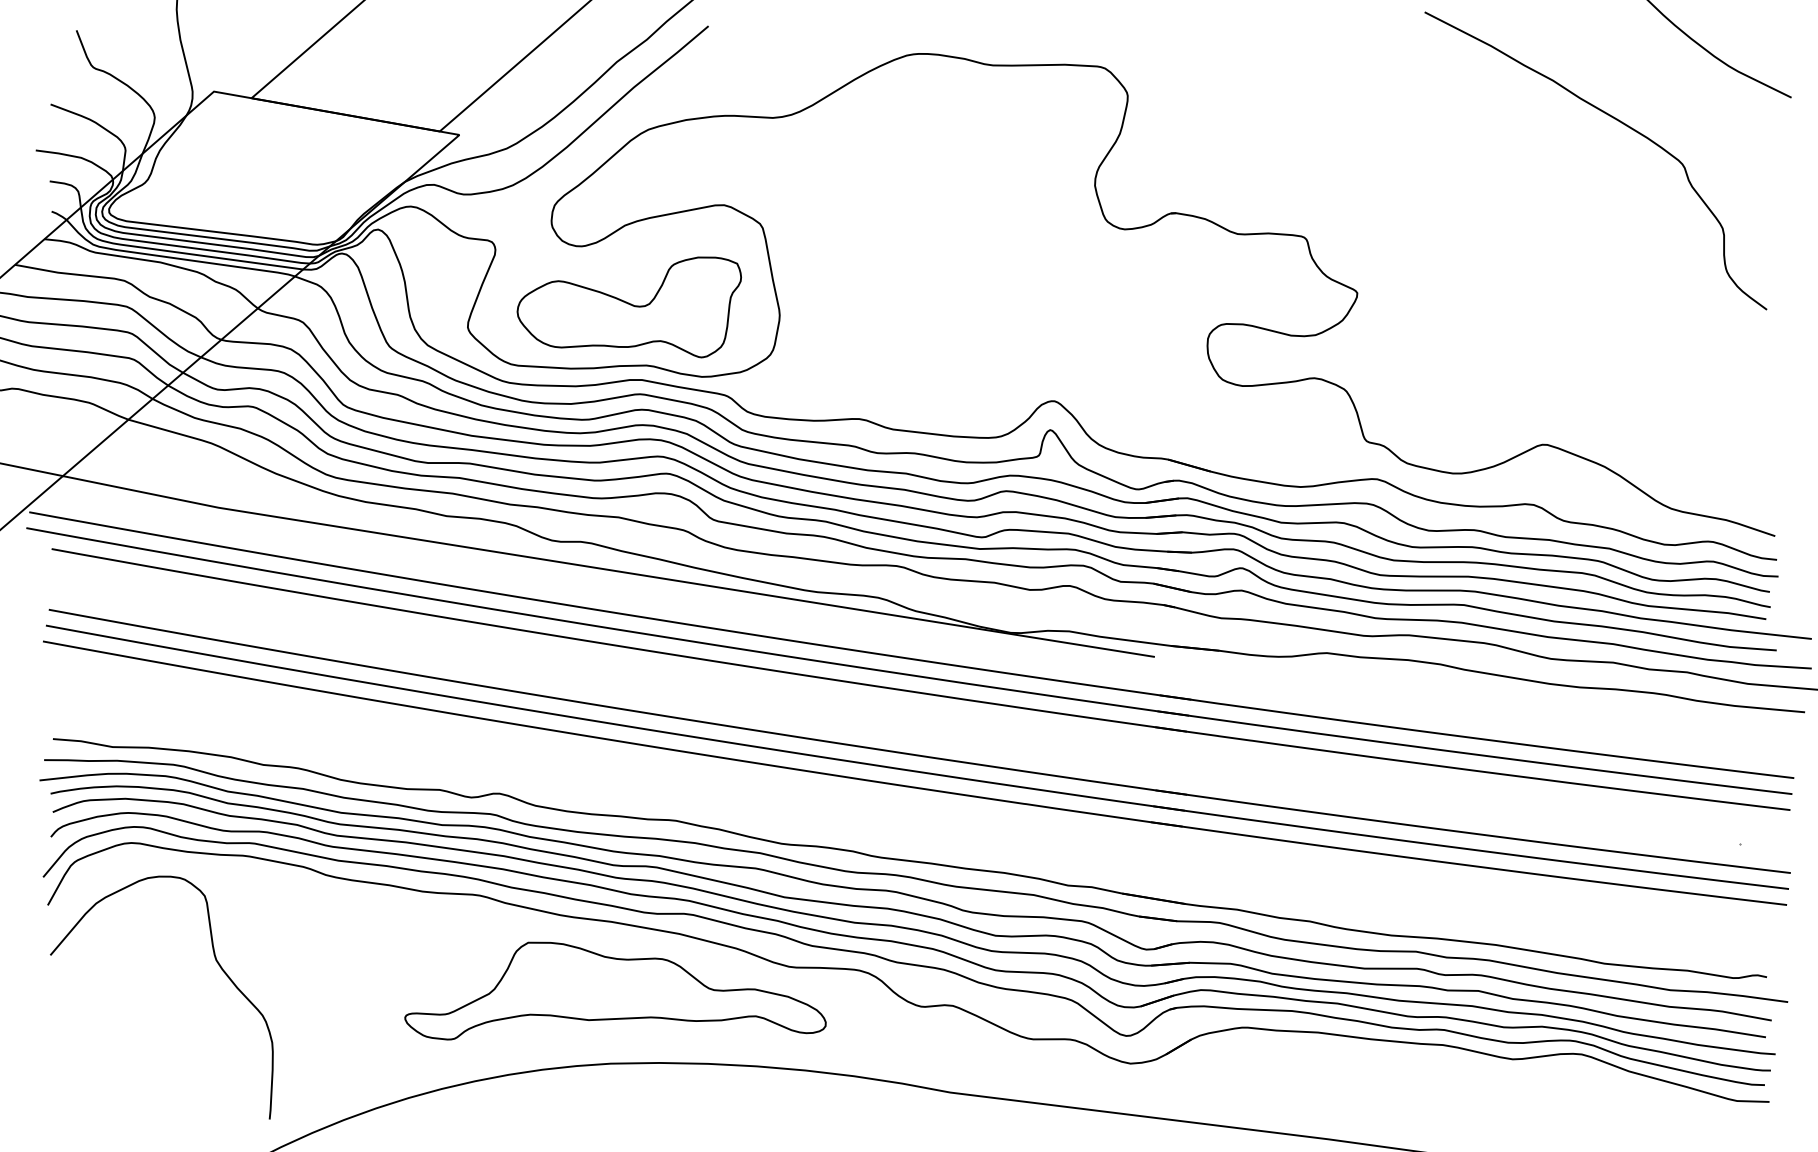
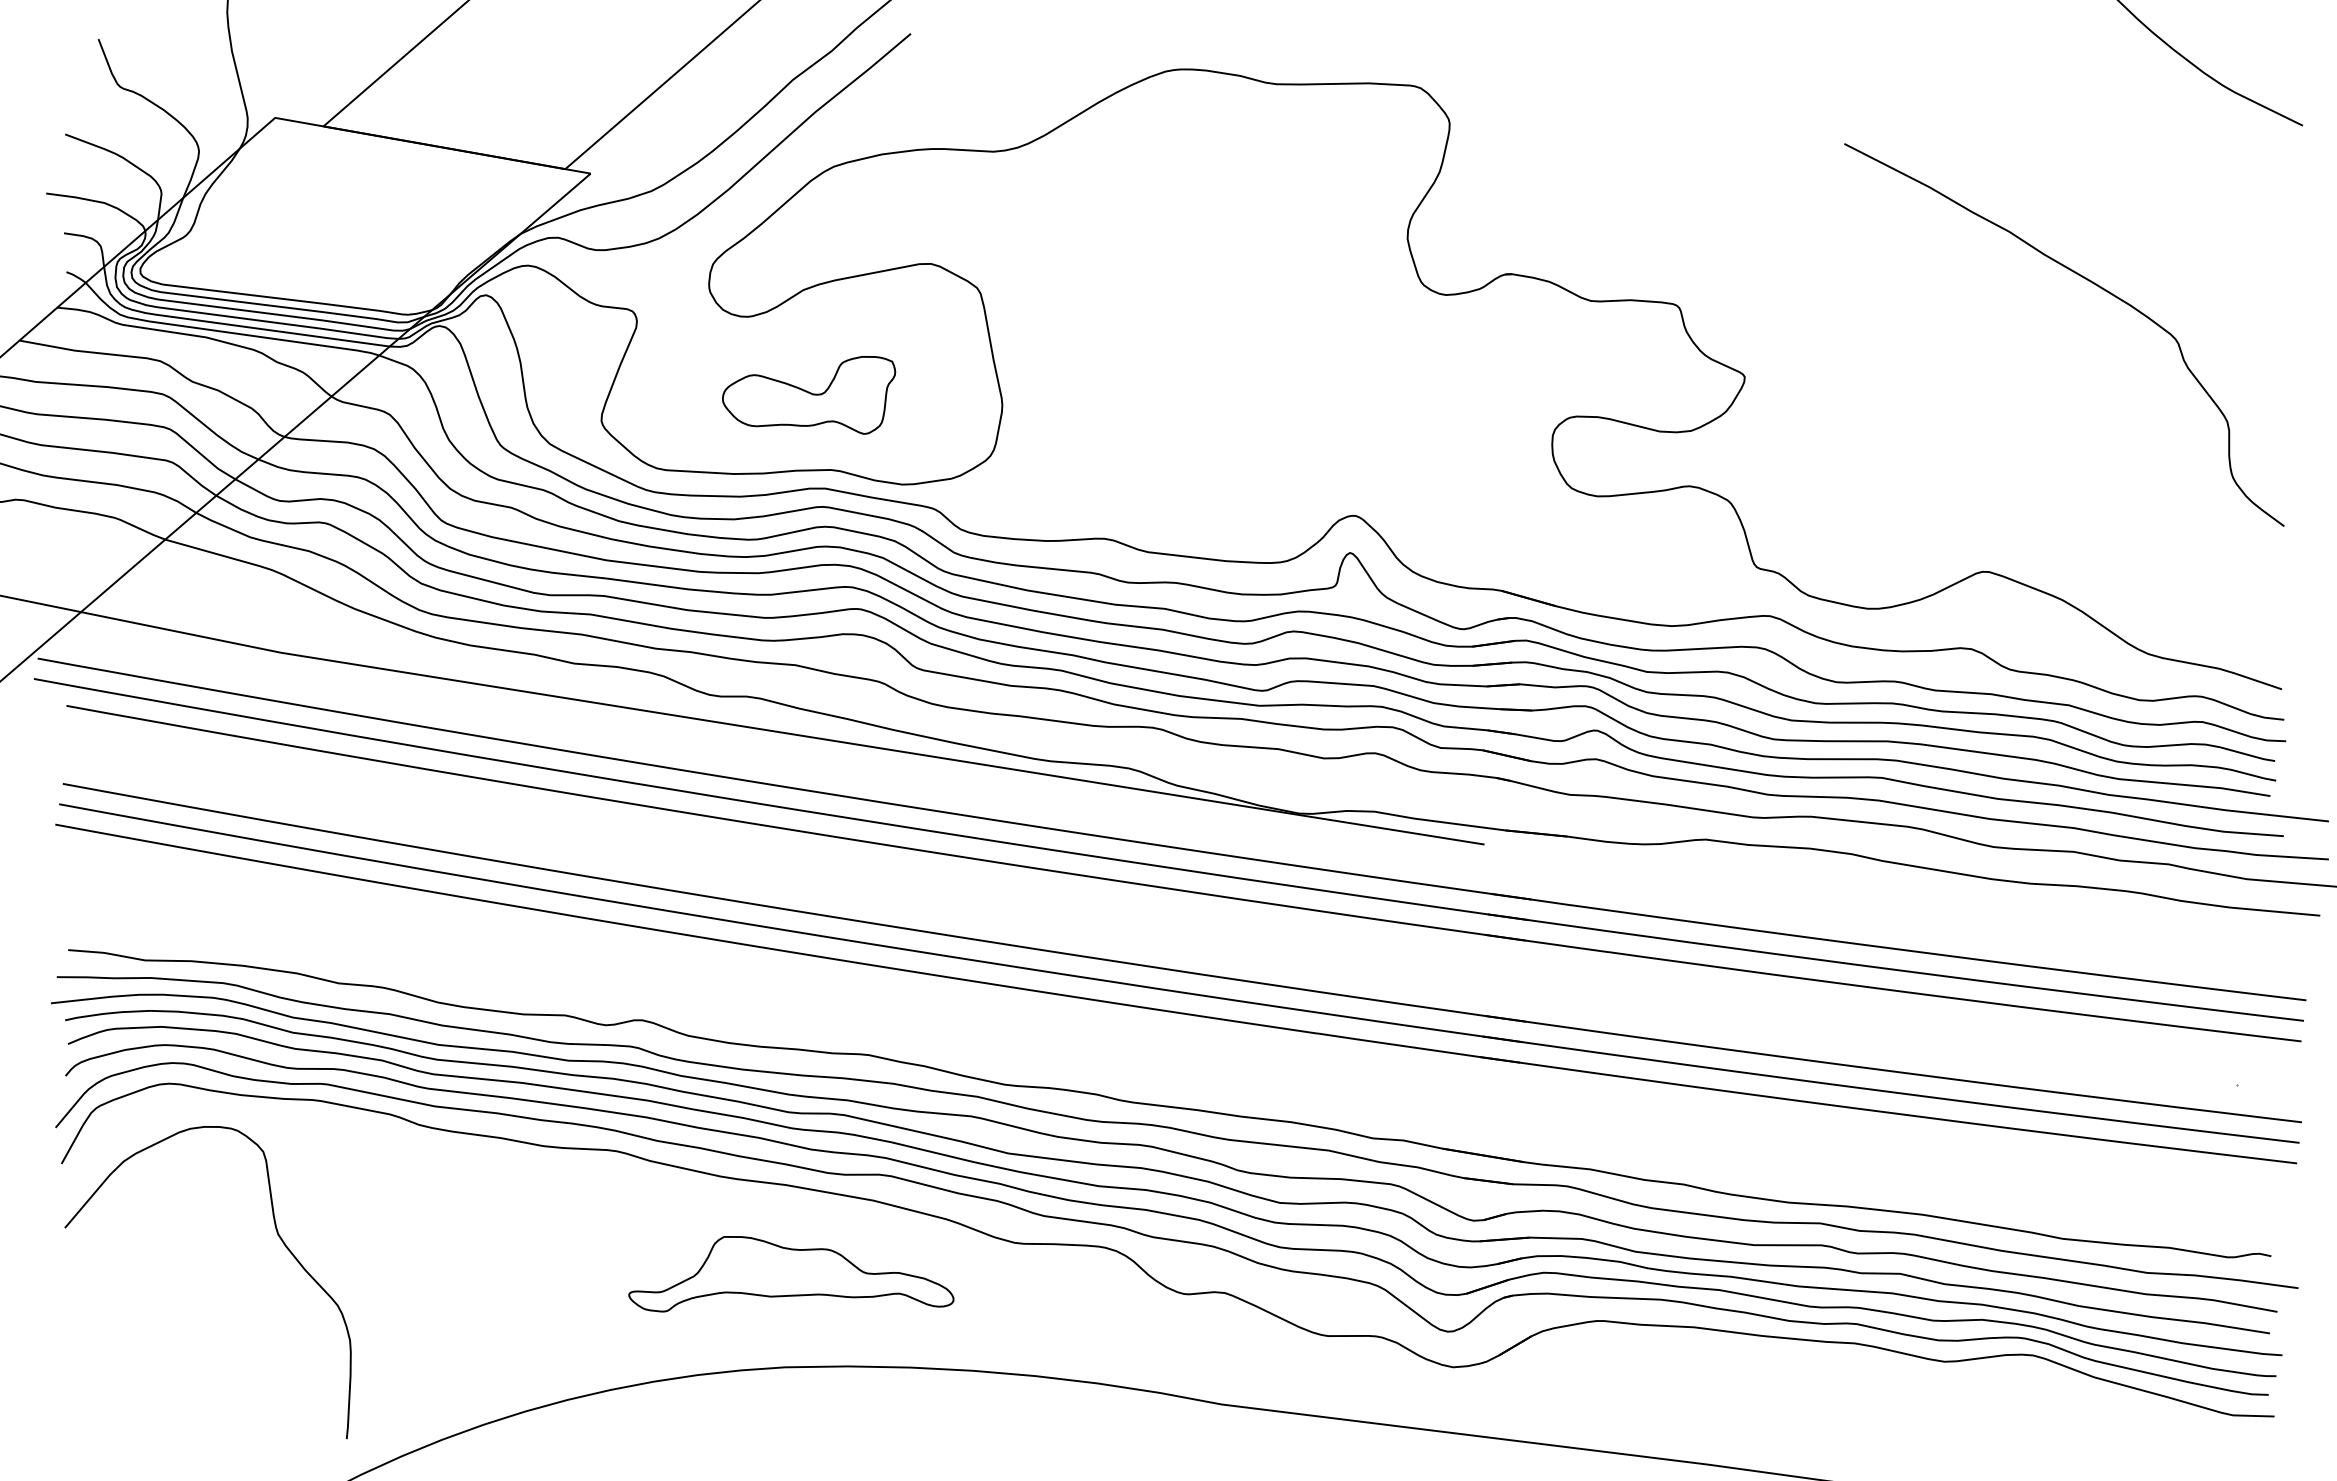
curve: (1620, 122) -> (2095, 285), moved
part: (628, 307) -> (808, 395), size x0.6
part: (615, 991) -> (791, 1274), size x0.6

